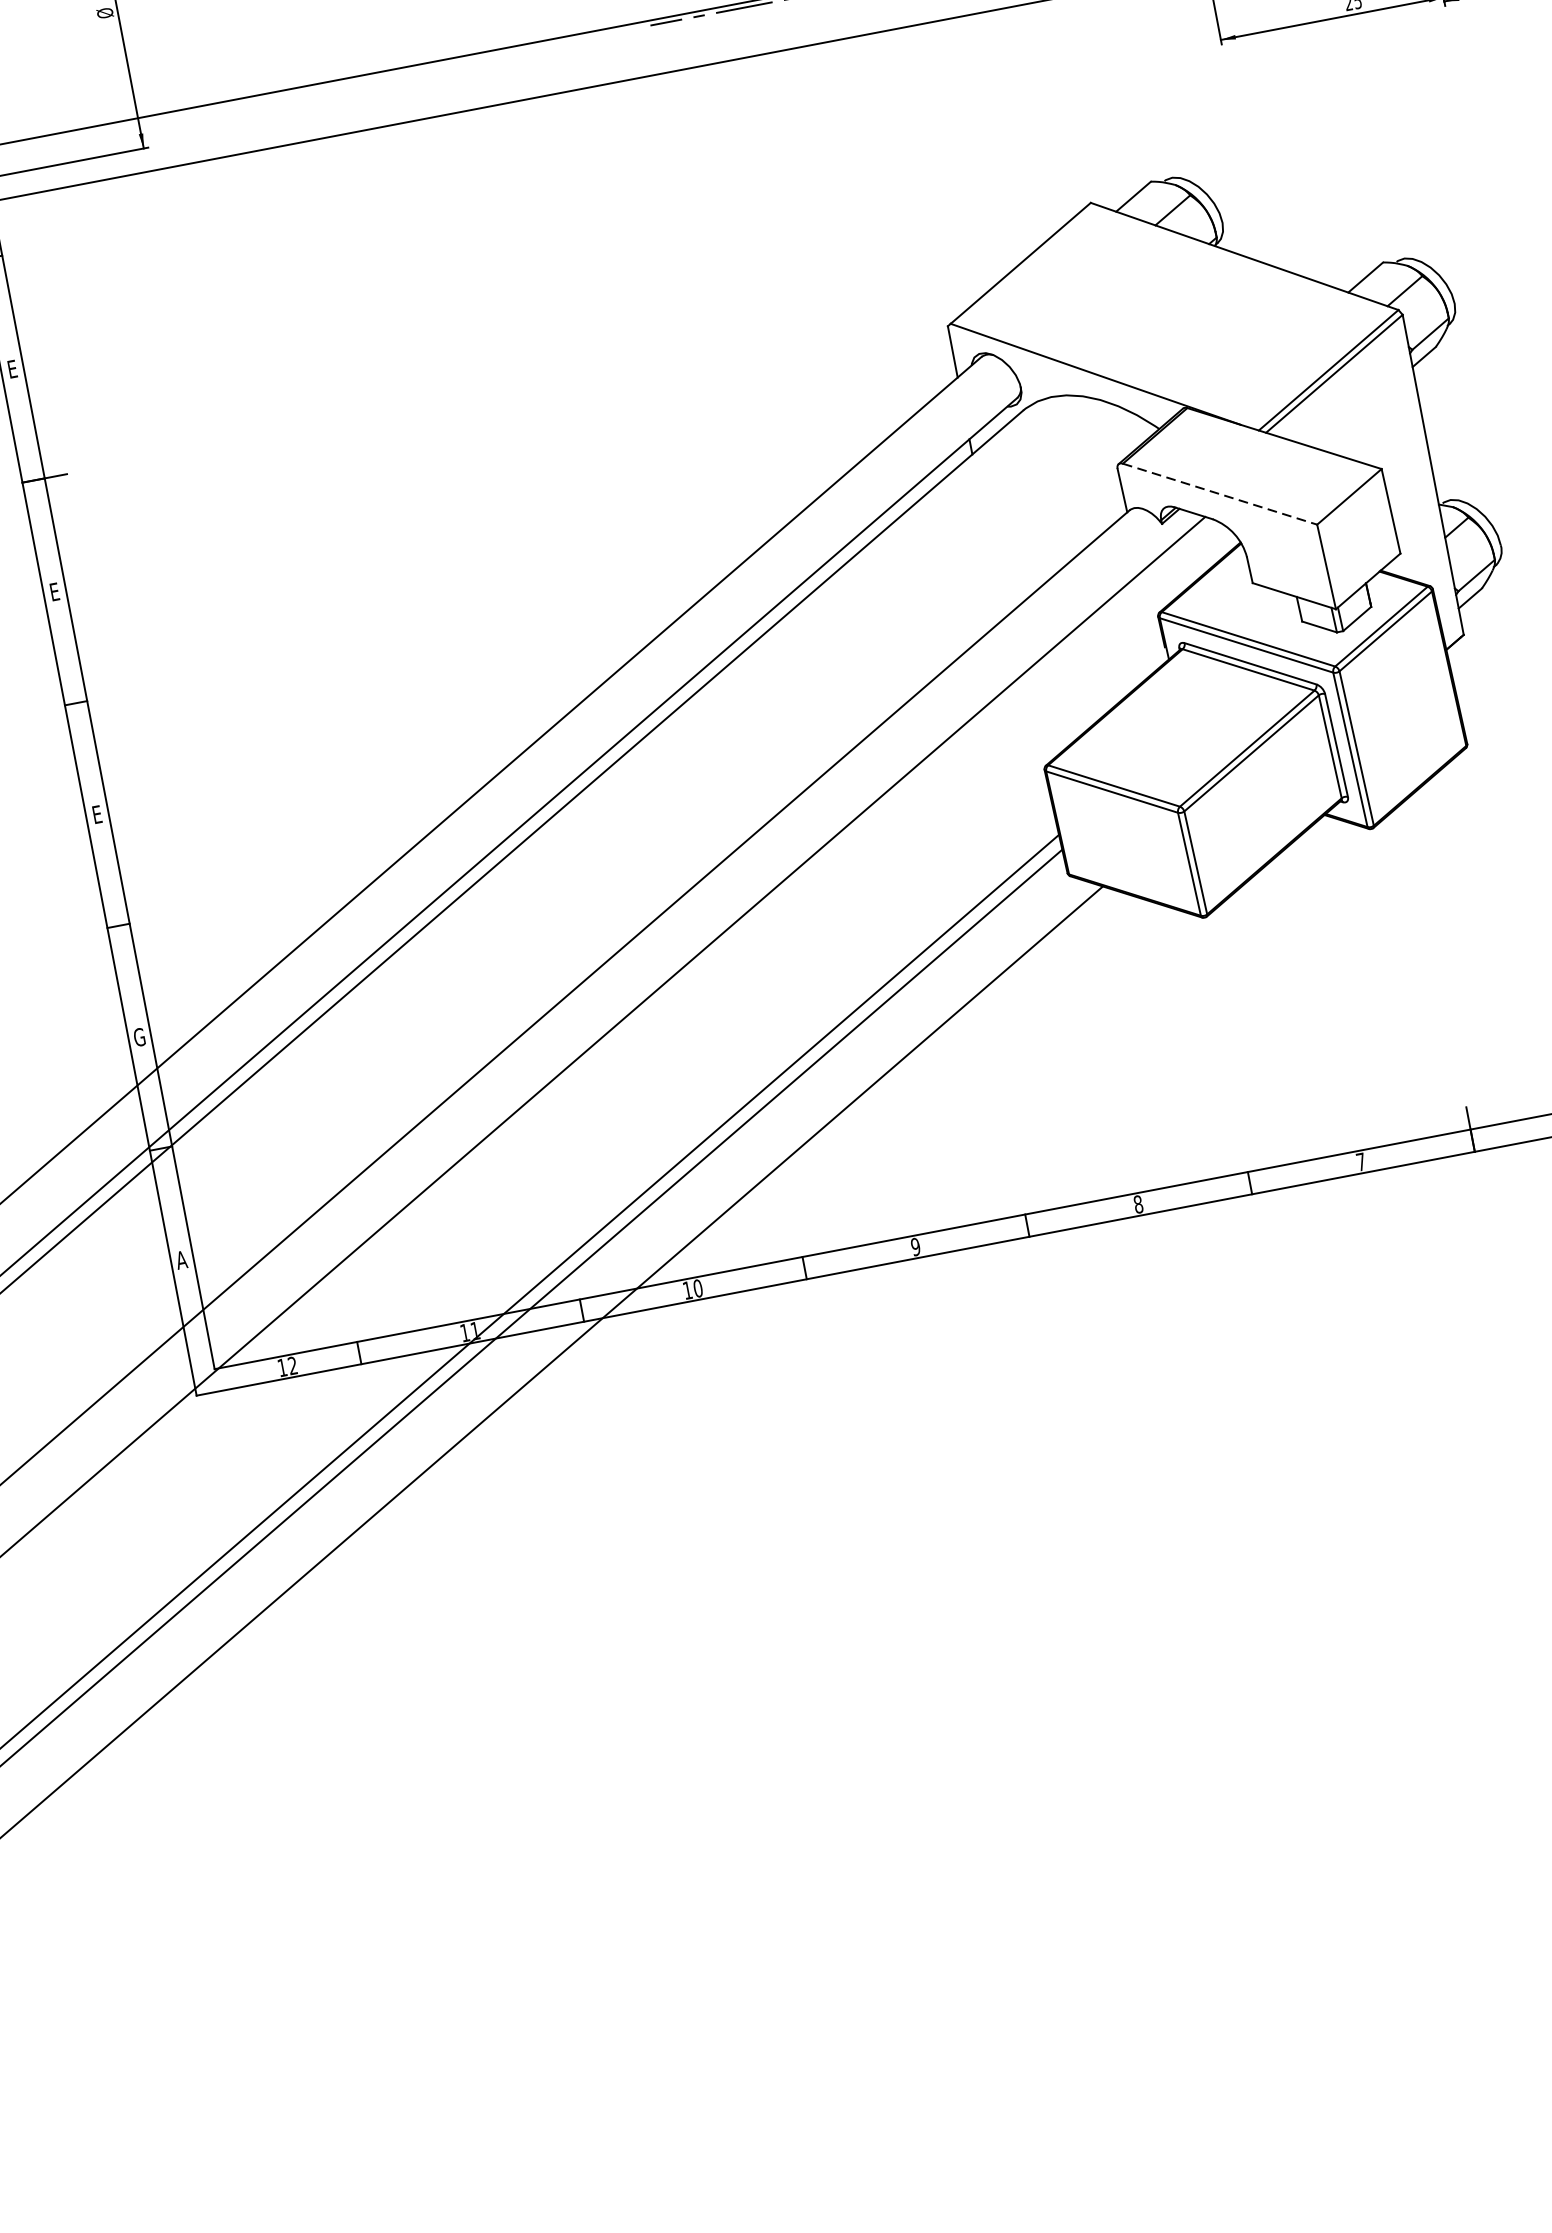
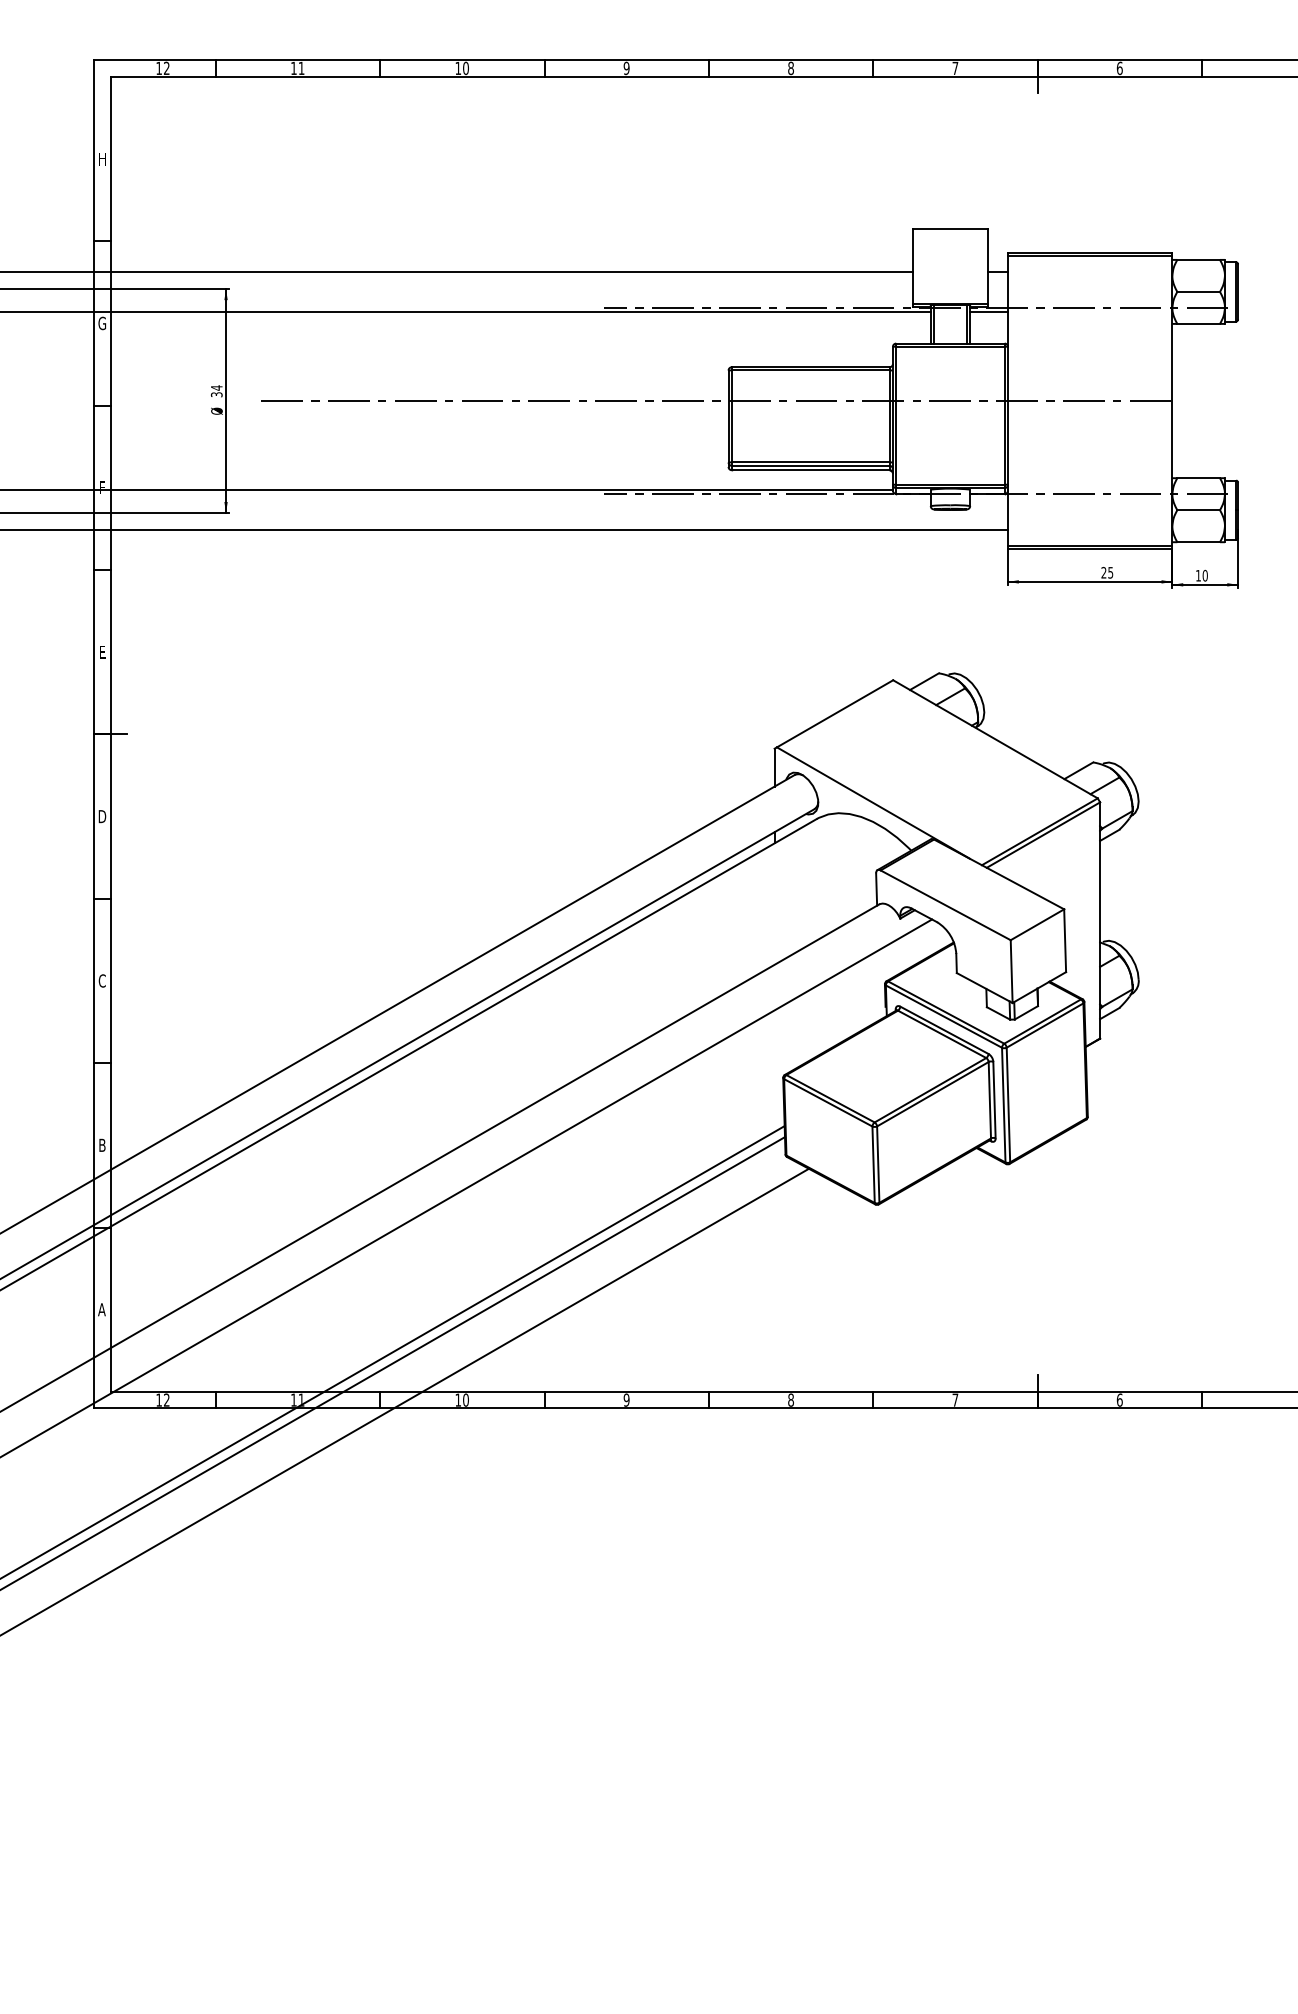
line: (1219, 494) -> (945, 905), dashed -> solid
text: (54, 591) -> (102, 816), E -> D
text: (95, 814) -> (101, 980), E -> C
text: (138, 1037) -> (101, 1145), G -> B

